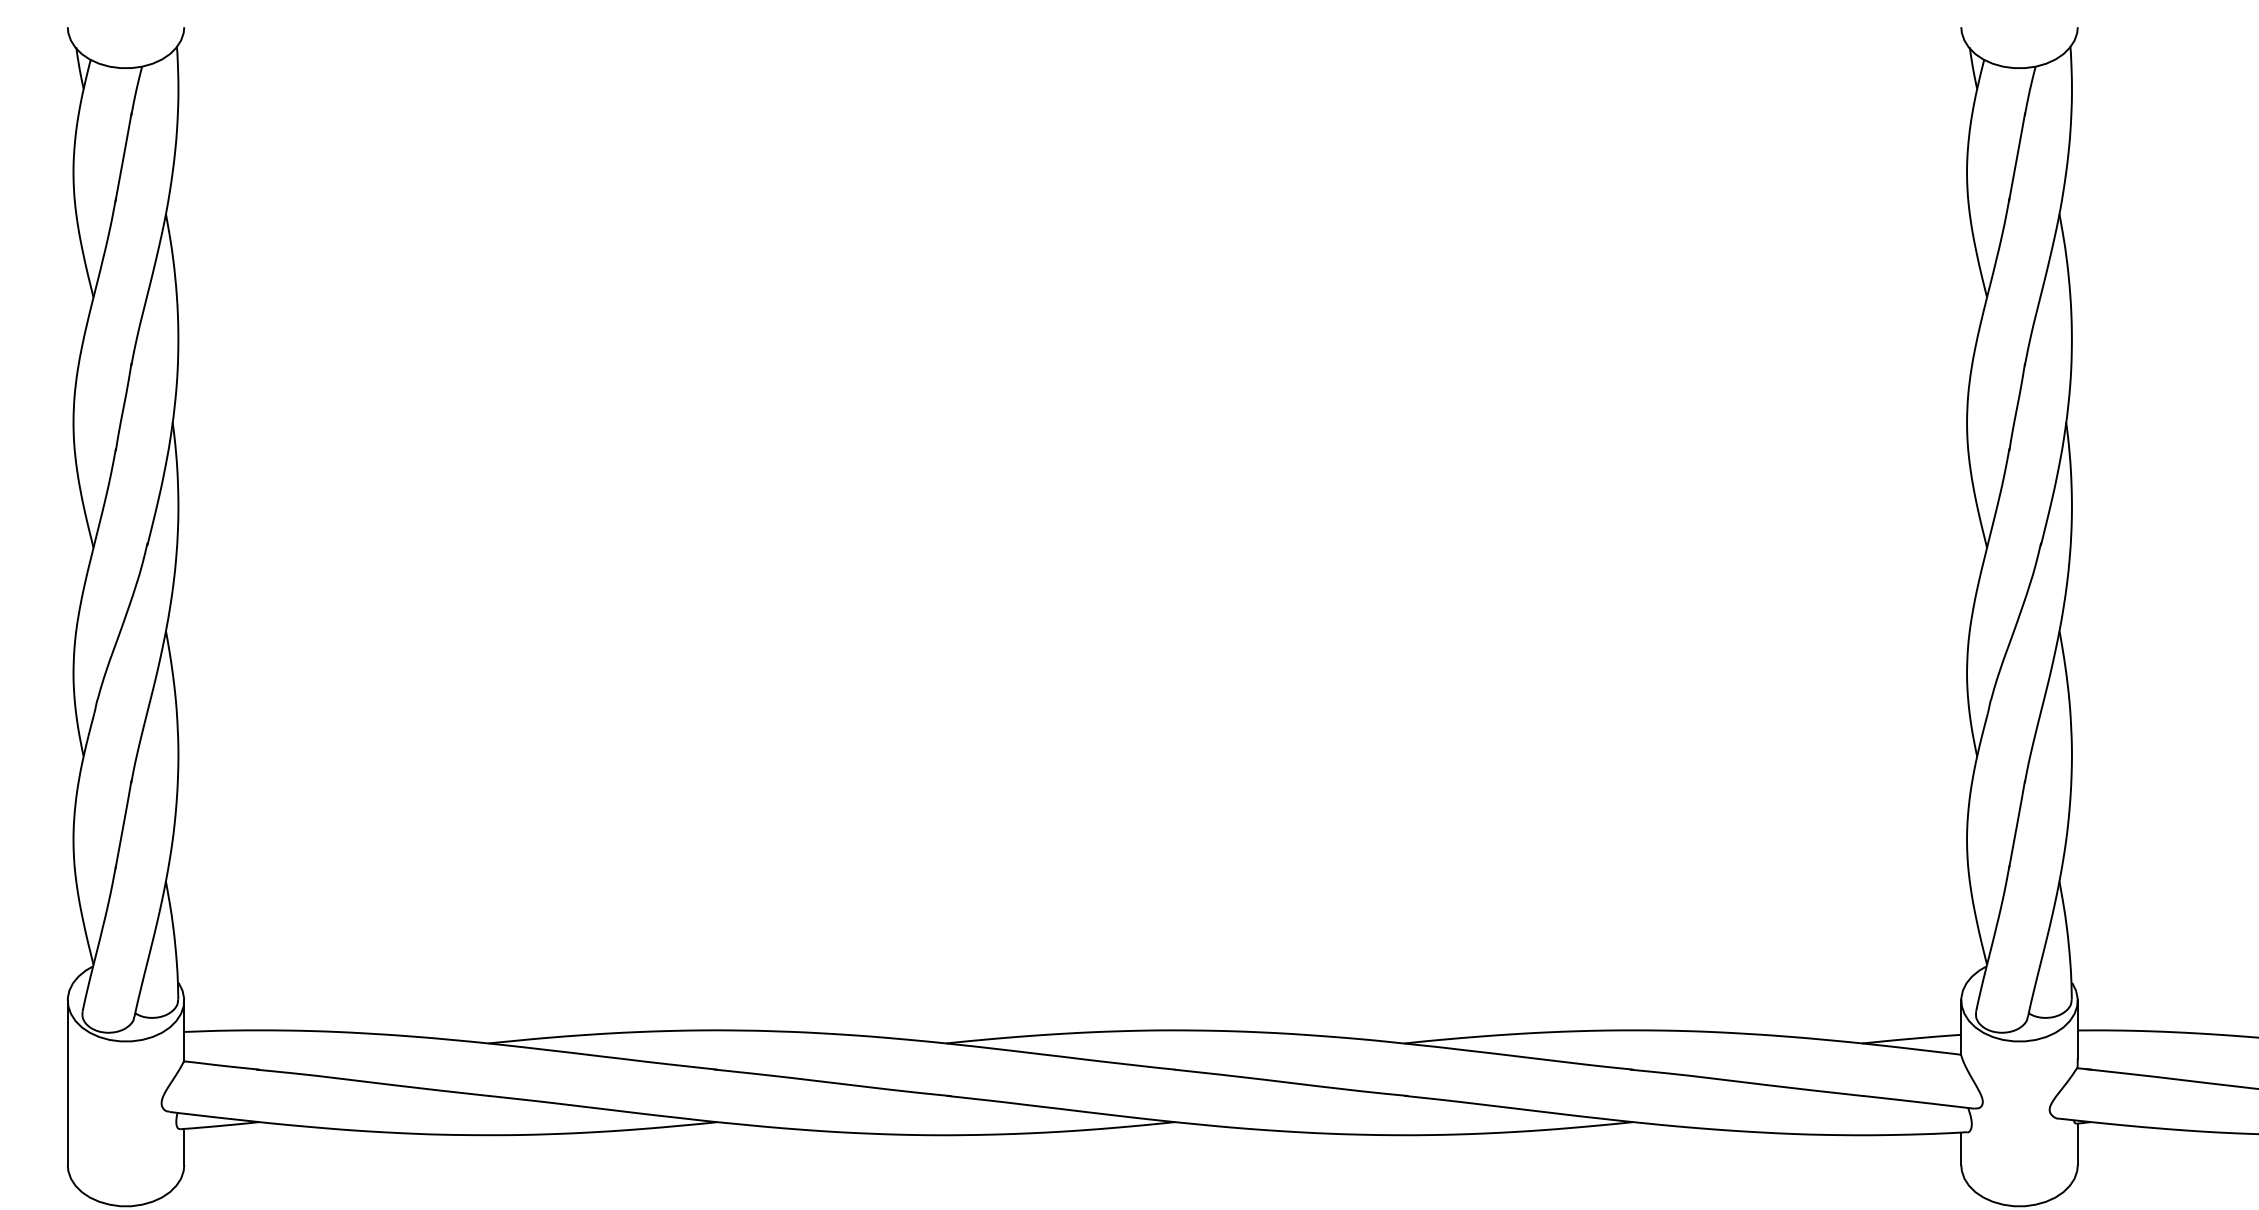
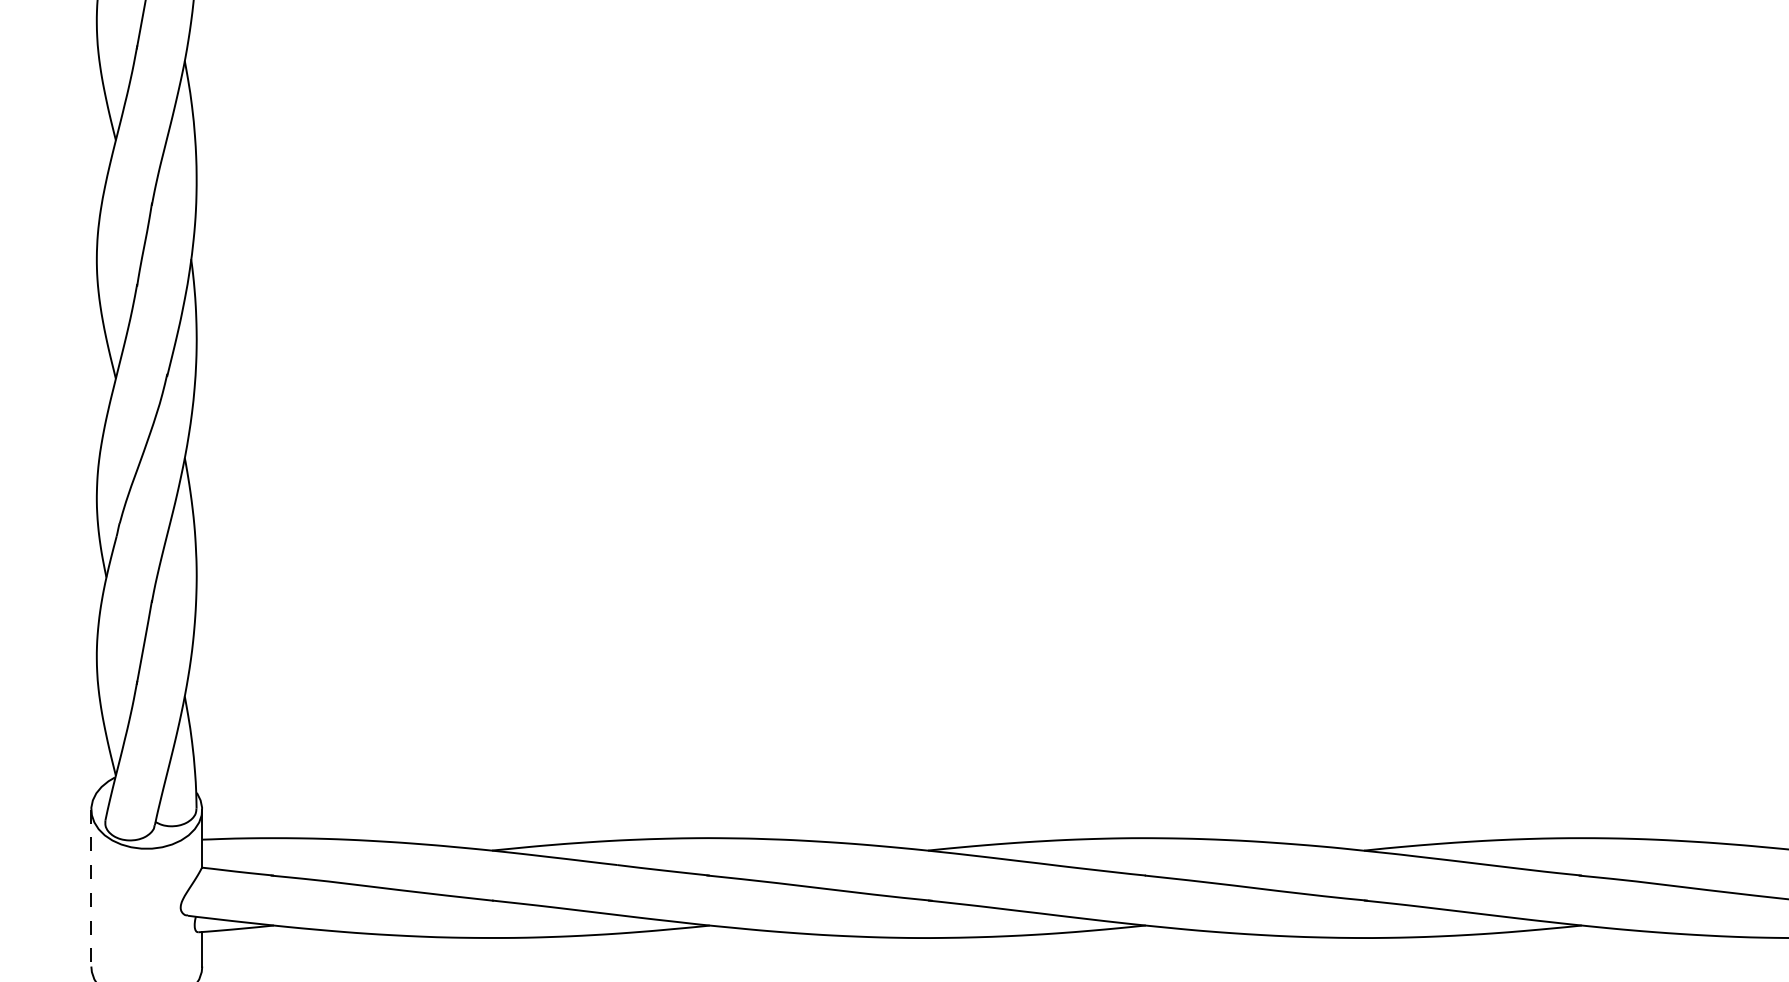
line: (67, 1083) -> (91, 888), solid -> dashed

